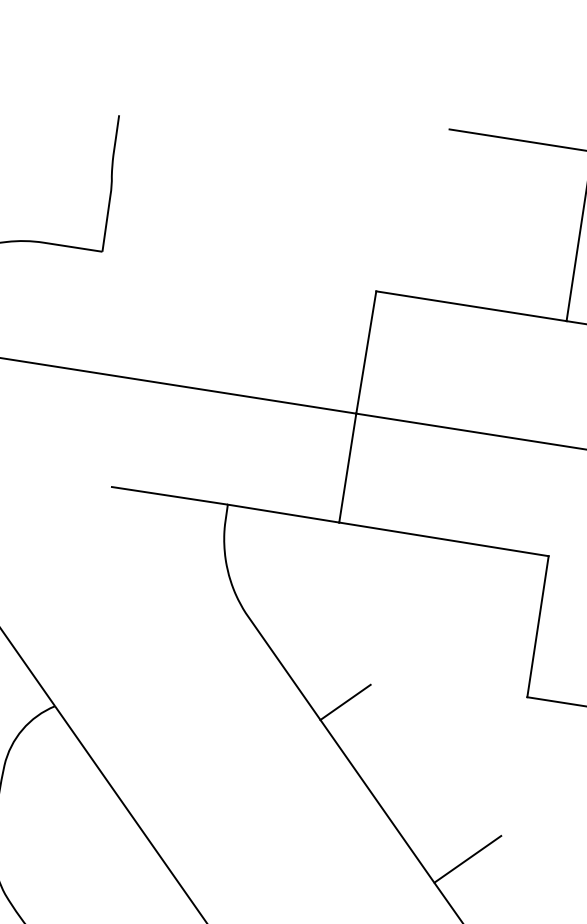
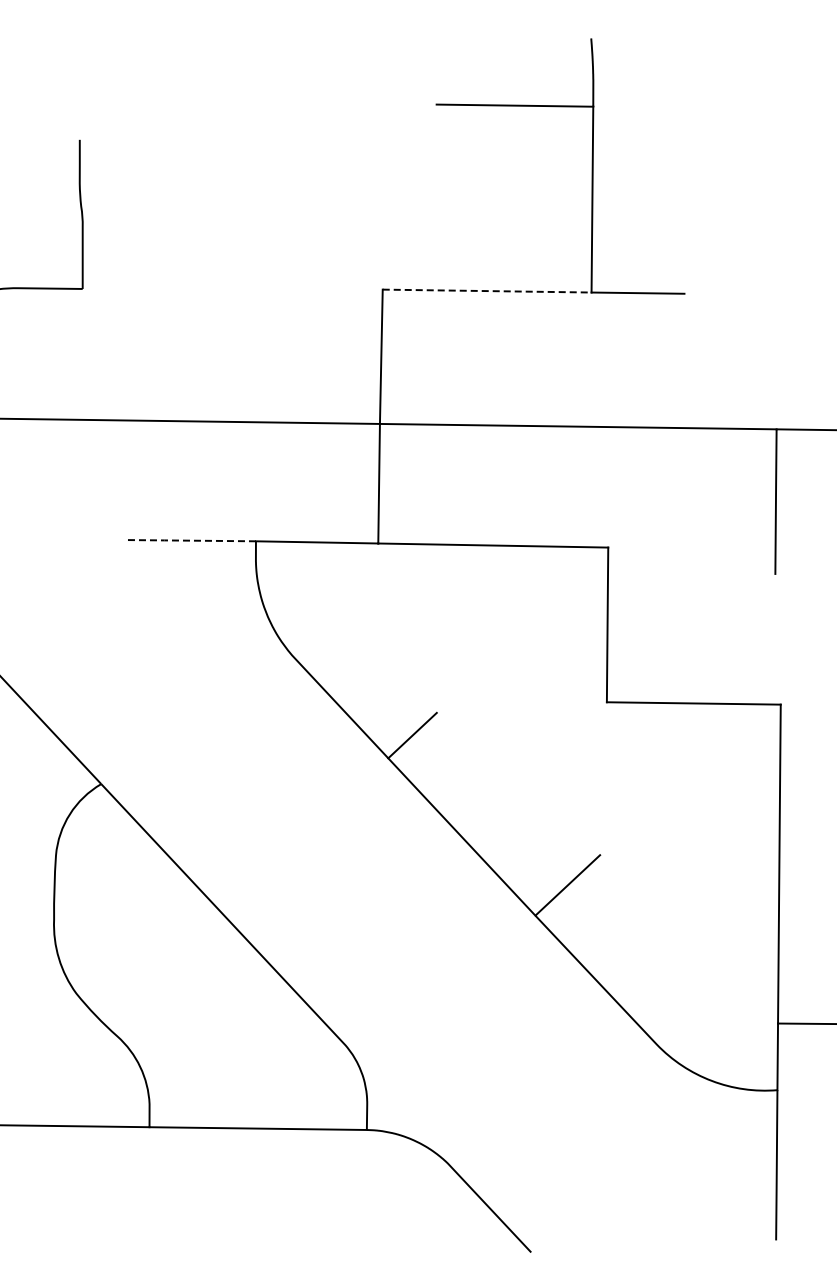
line: (471, 306) -> (487, 291), solid -> dashed
line: (169, 495) -> (191, 540), solid -> dashed

